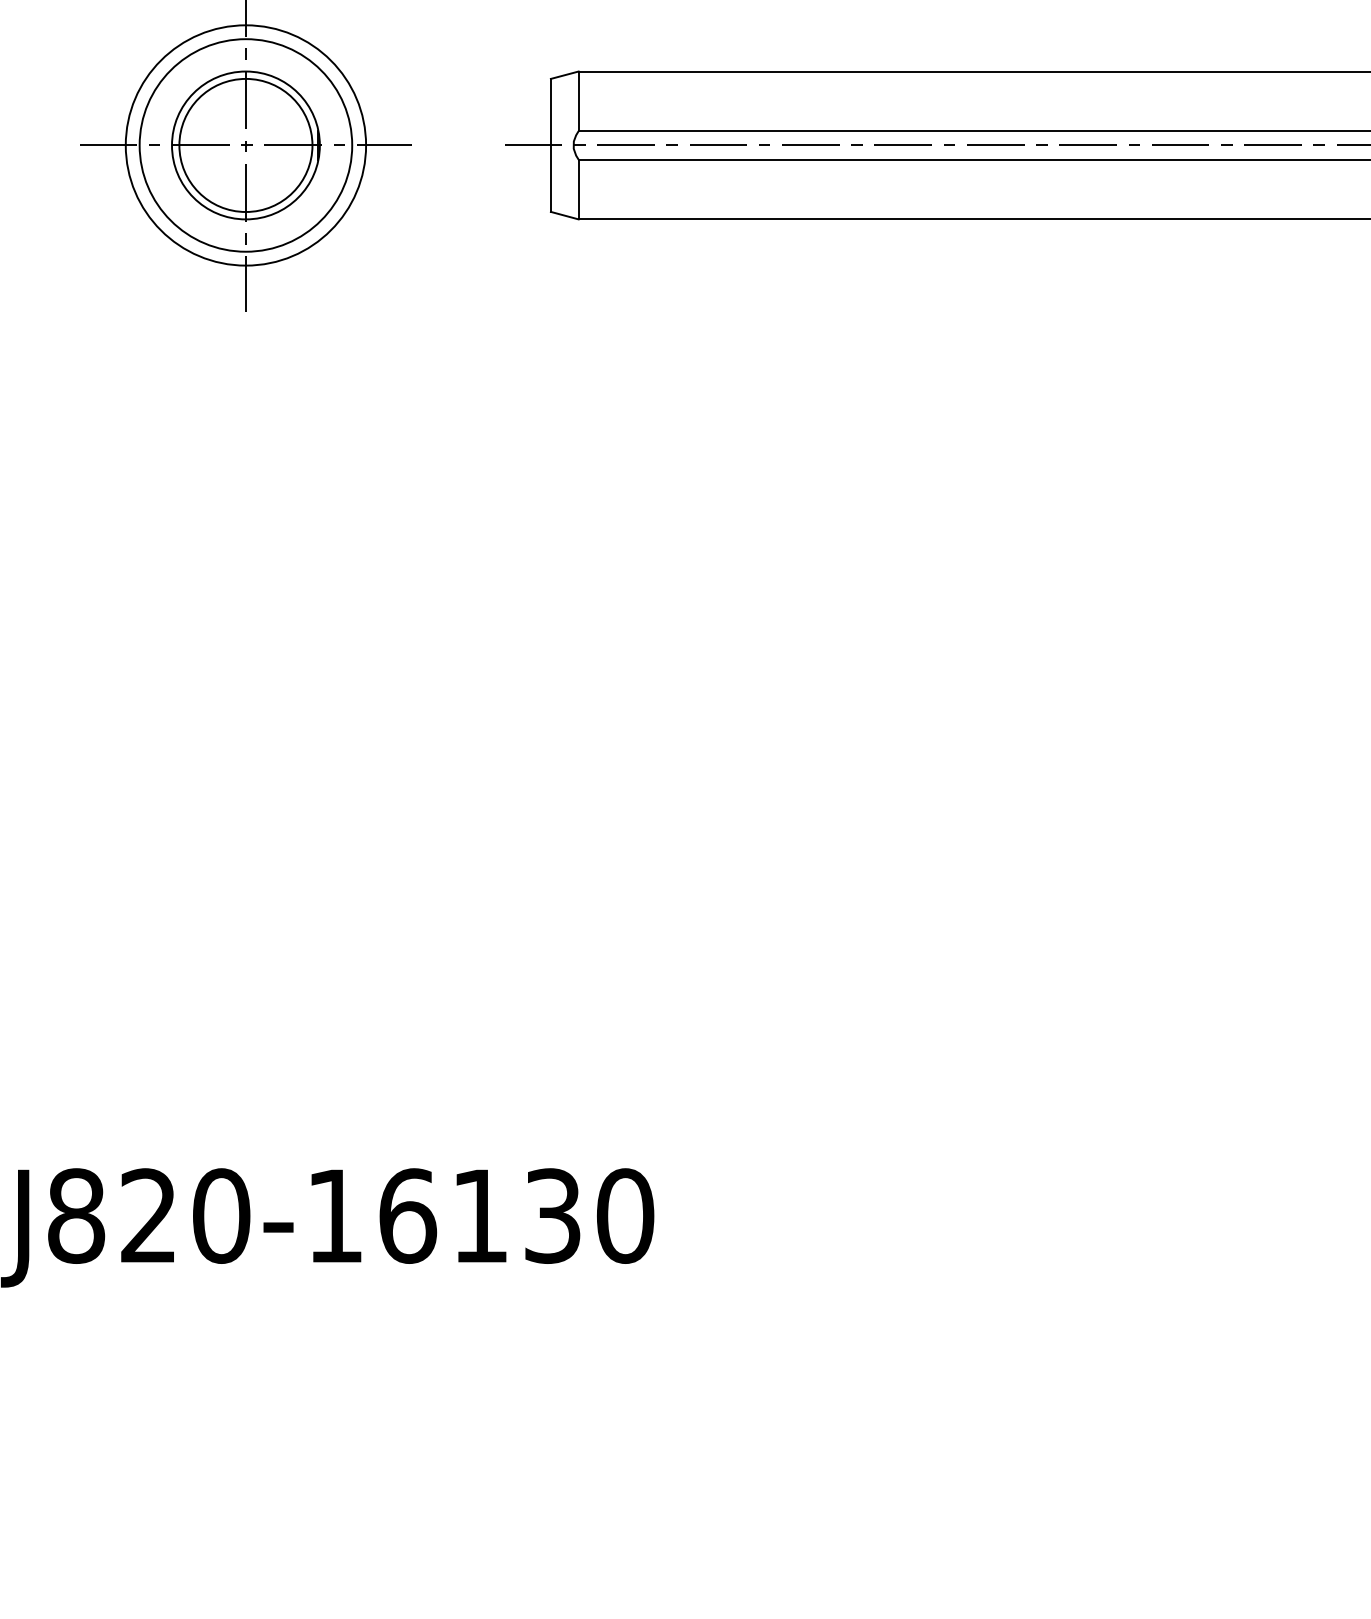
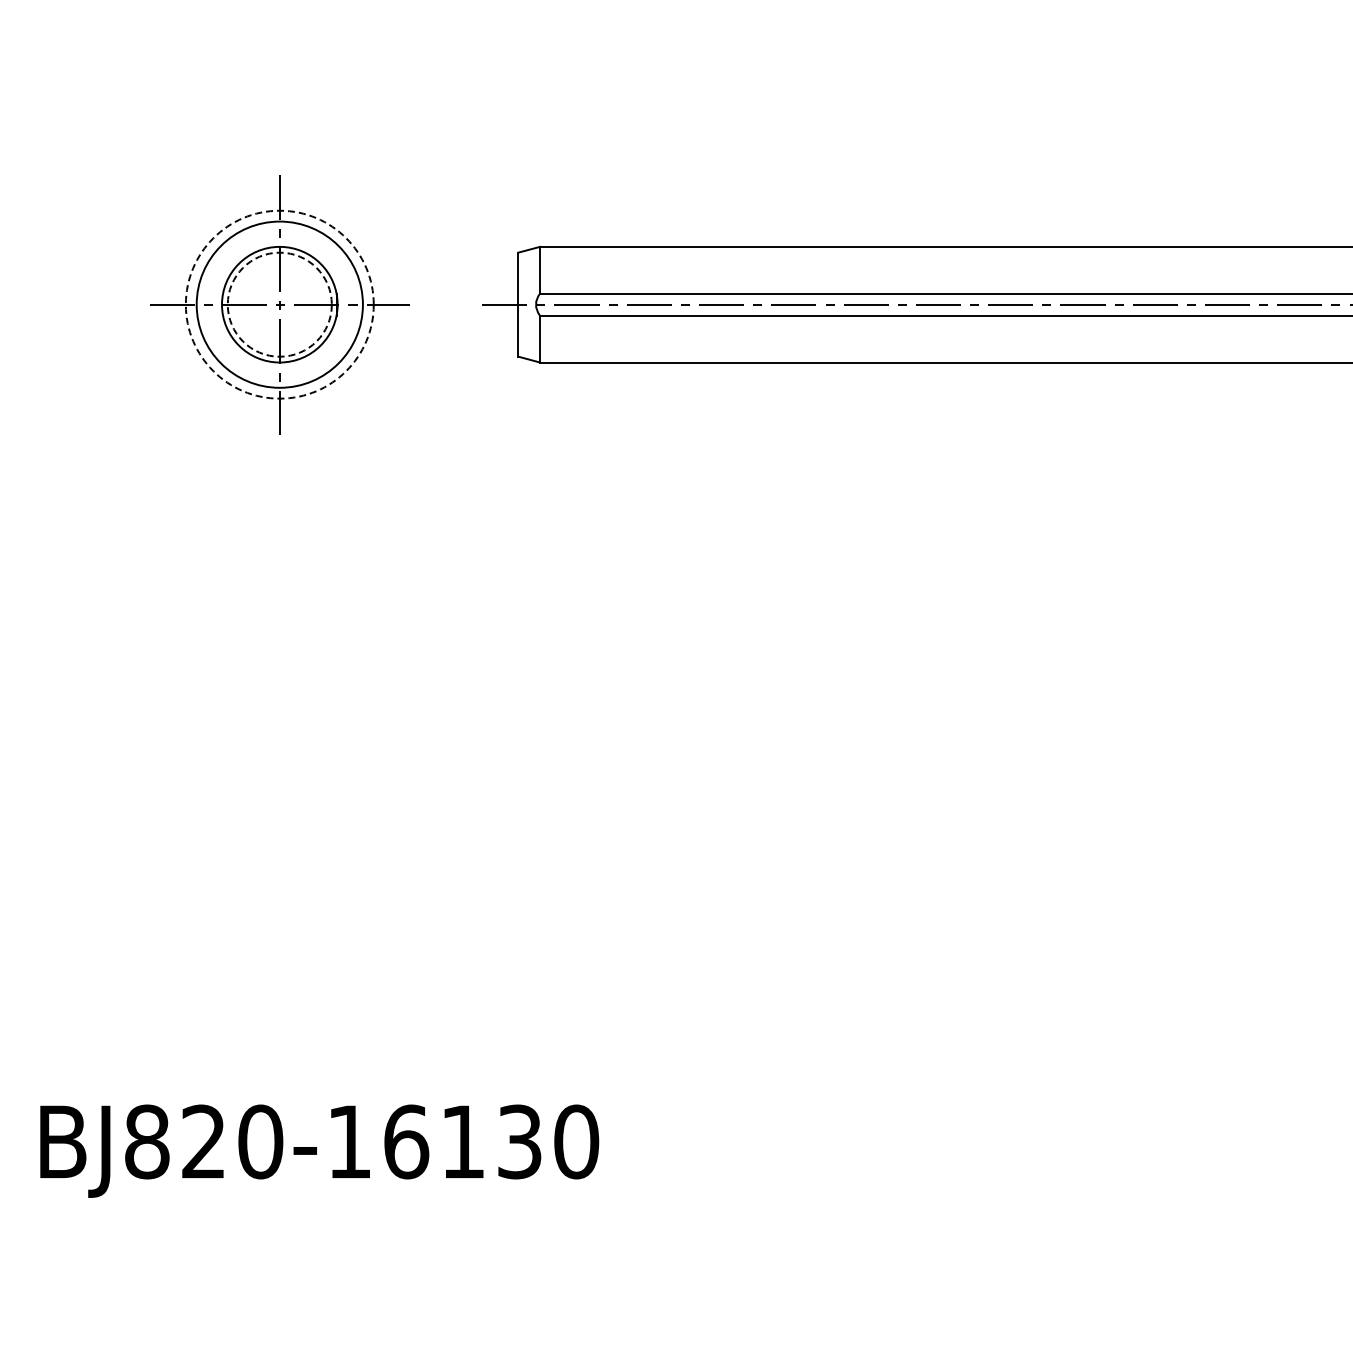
circle: (245, 145) -> (279, 304), solid -> dashed
circle: (245, 145) -> (279, 304), solid -> dashed

